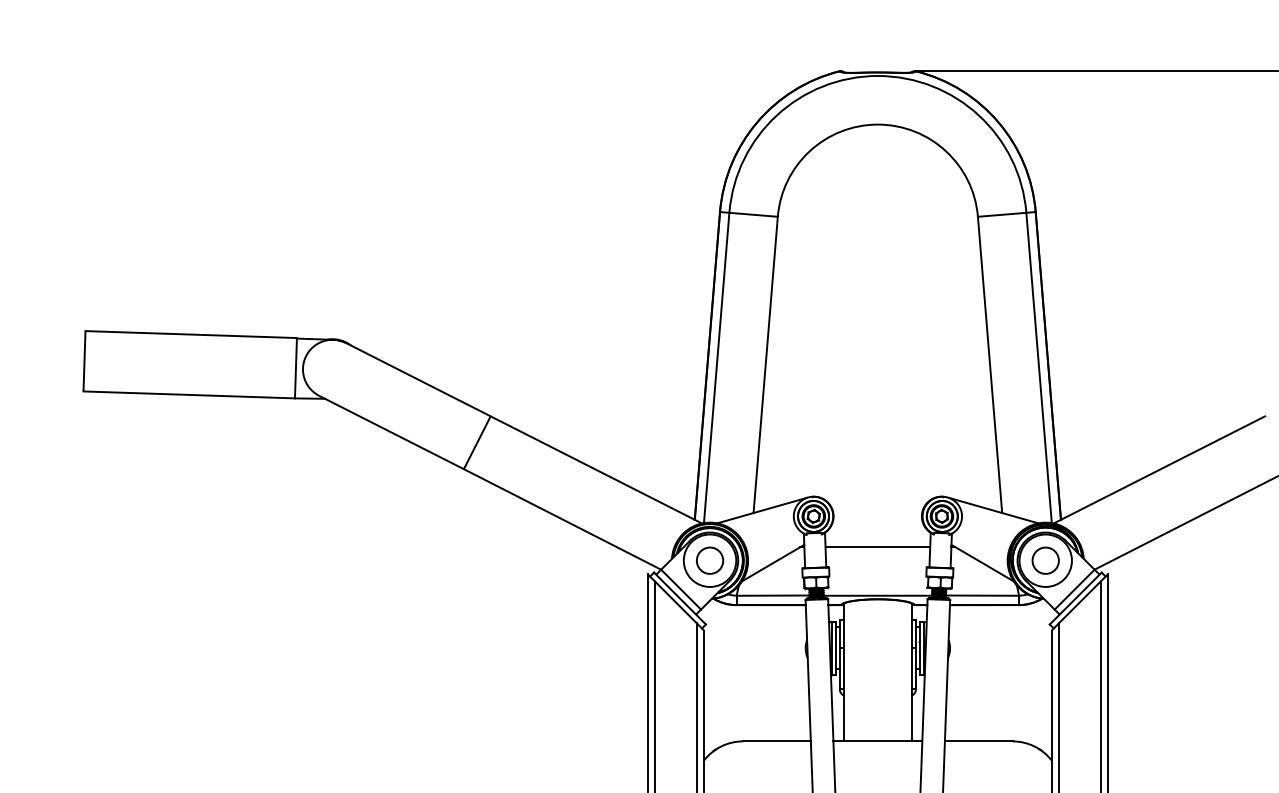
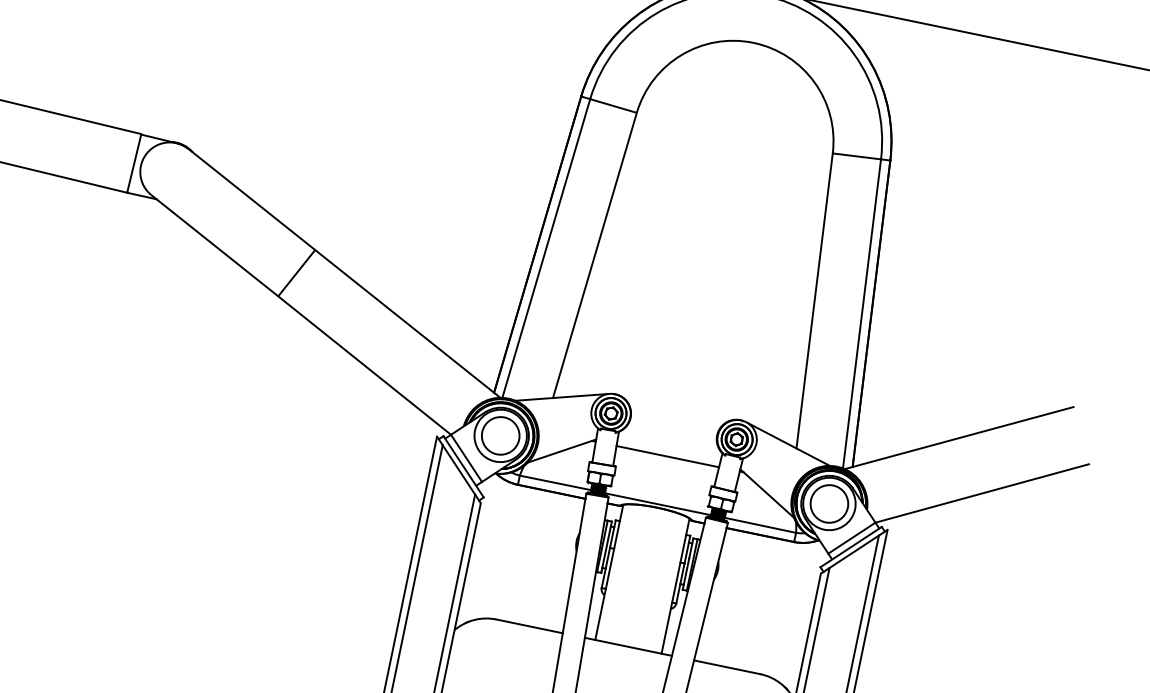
circle: (709, 560) -> (500, 435), size x1.43
circle: (1045, 560) -> (829, 503), size x1.43

